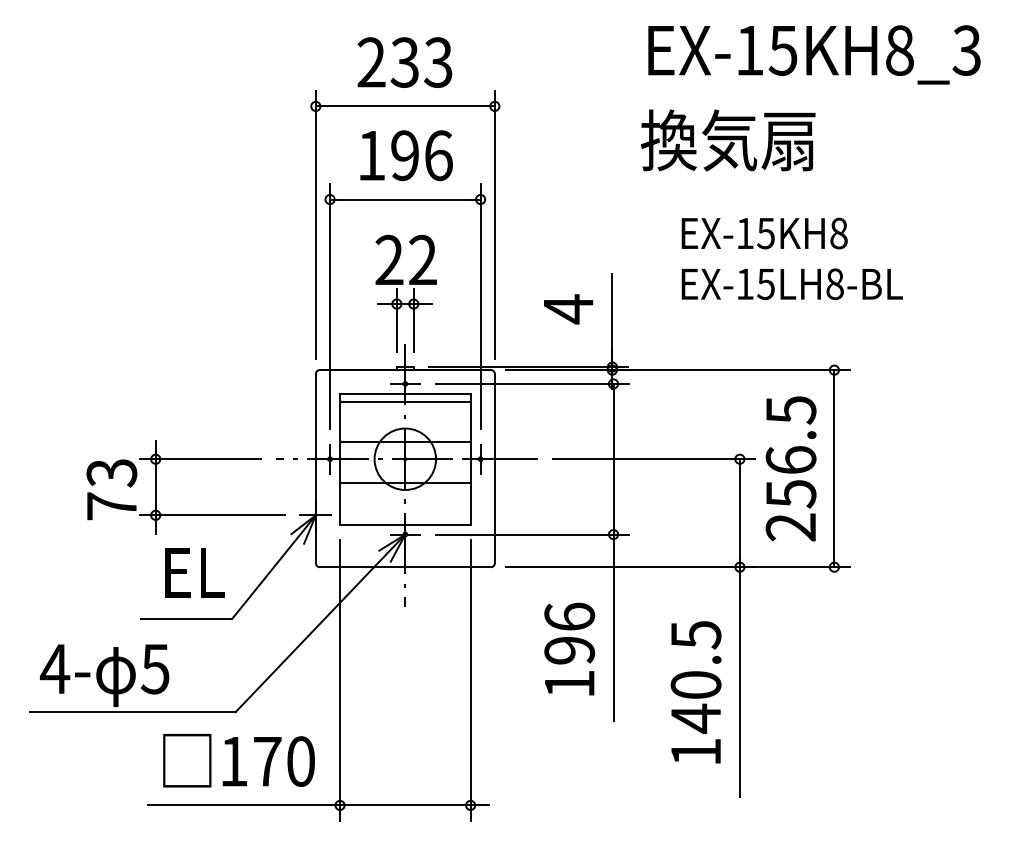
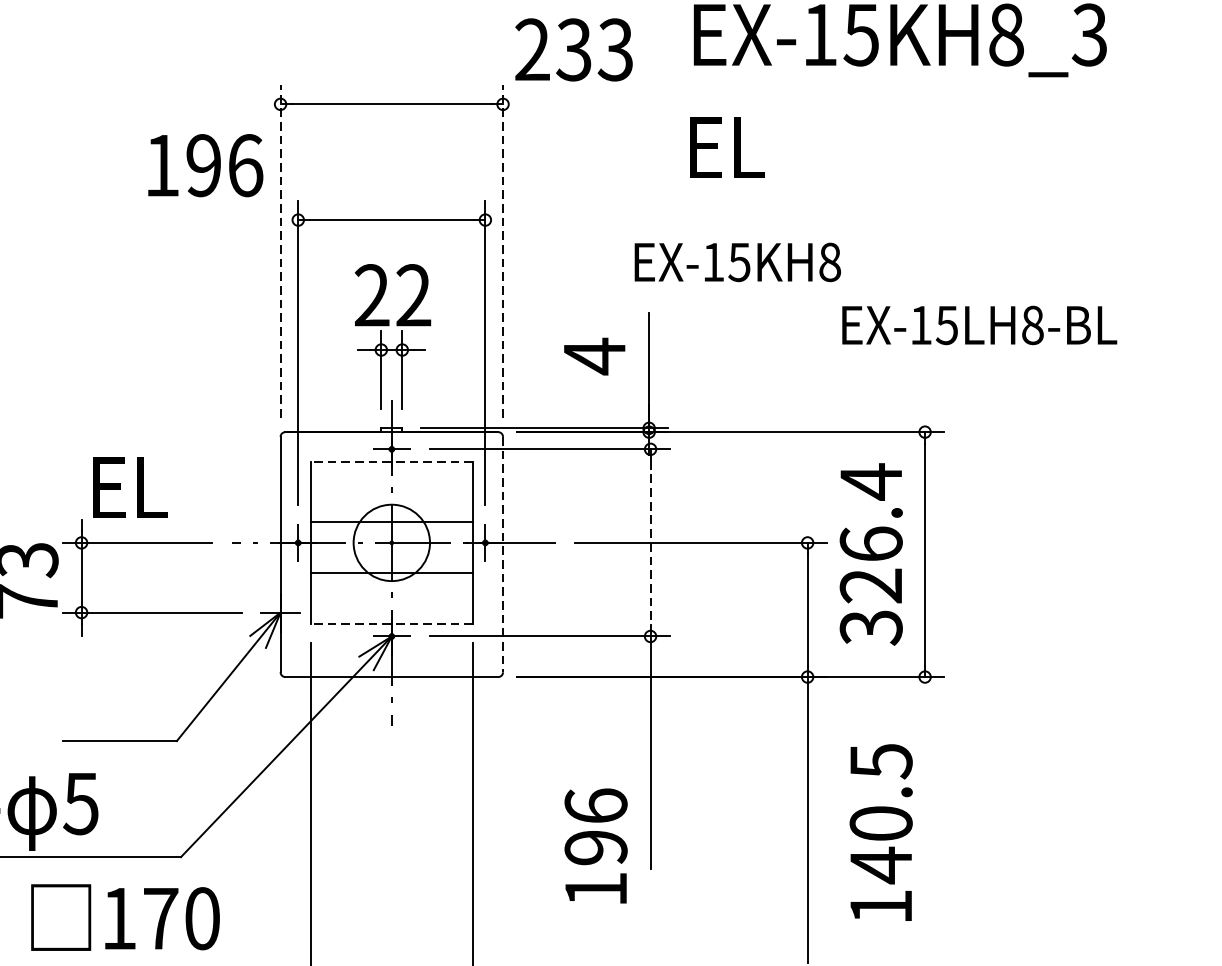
text: (404, 62) -> (573, 49), moved
text: (727, 140) -> (792, 146), 換気扇 -> EL
text: (406, 155) -> (205, 165), moved
line: (315, 224) -> (280, 251), solid -> dashed
line: (494, 224) -> (502, 251), solid -> dashed
text: (764, 233) -> (737, 262), moved
text: (791, 284) -> (978, 325), moved
line: (404, 393) -> (390, 461), solid -> dashed
line: (405, 401) -> (392, 471), removed
line: (613, 459) -> (650, 543), solid -> dashed
line: (494, 468) -> (502, 554), solid -> dashed
text: (790, 468) -> (870, 554), 256.5 -> 326.4
line: (404, 524) -> (390, 624), solid -> dashed
text: (194, 572) -> (129, 487), moved
text: (569, 648) -> (595, 845), moved
text: (695, 692) -> (880, 832), moved
text: (238, 760) -> (124, 917), moved

